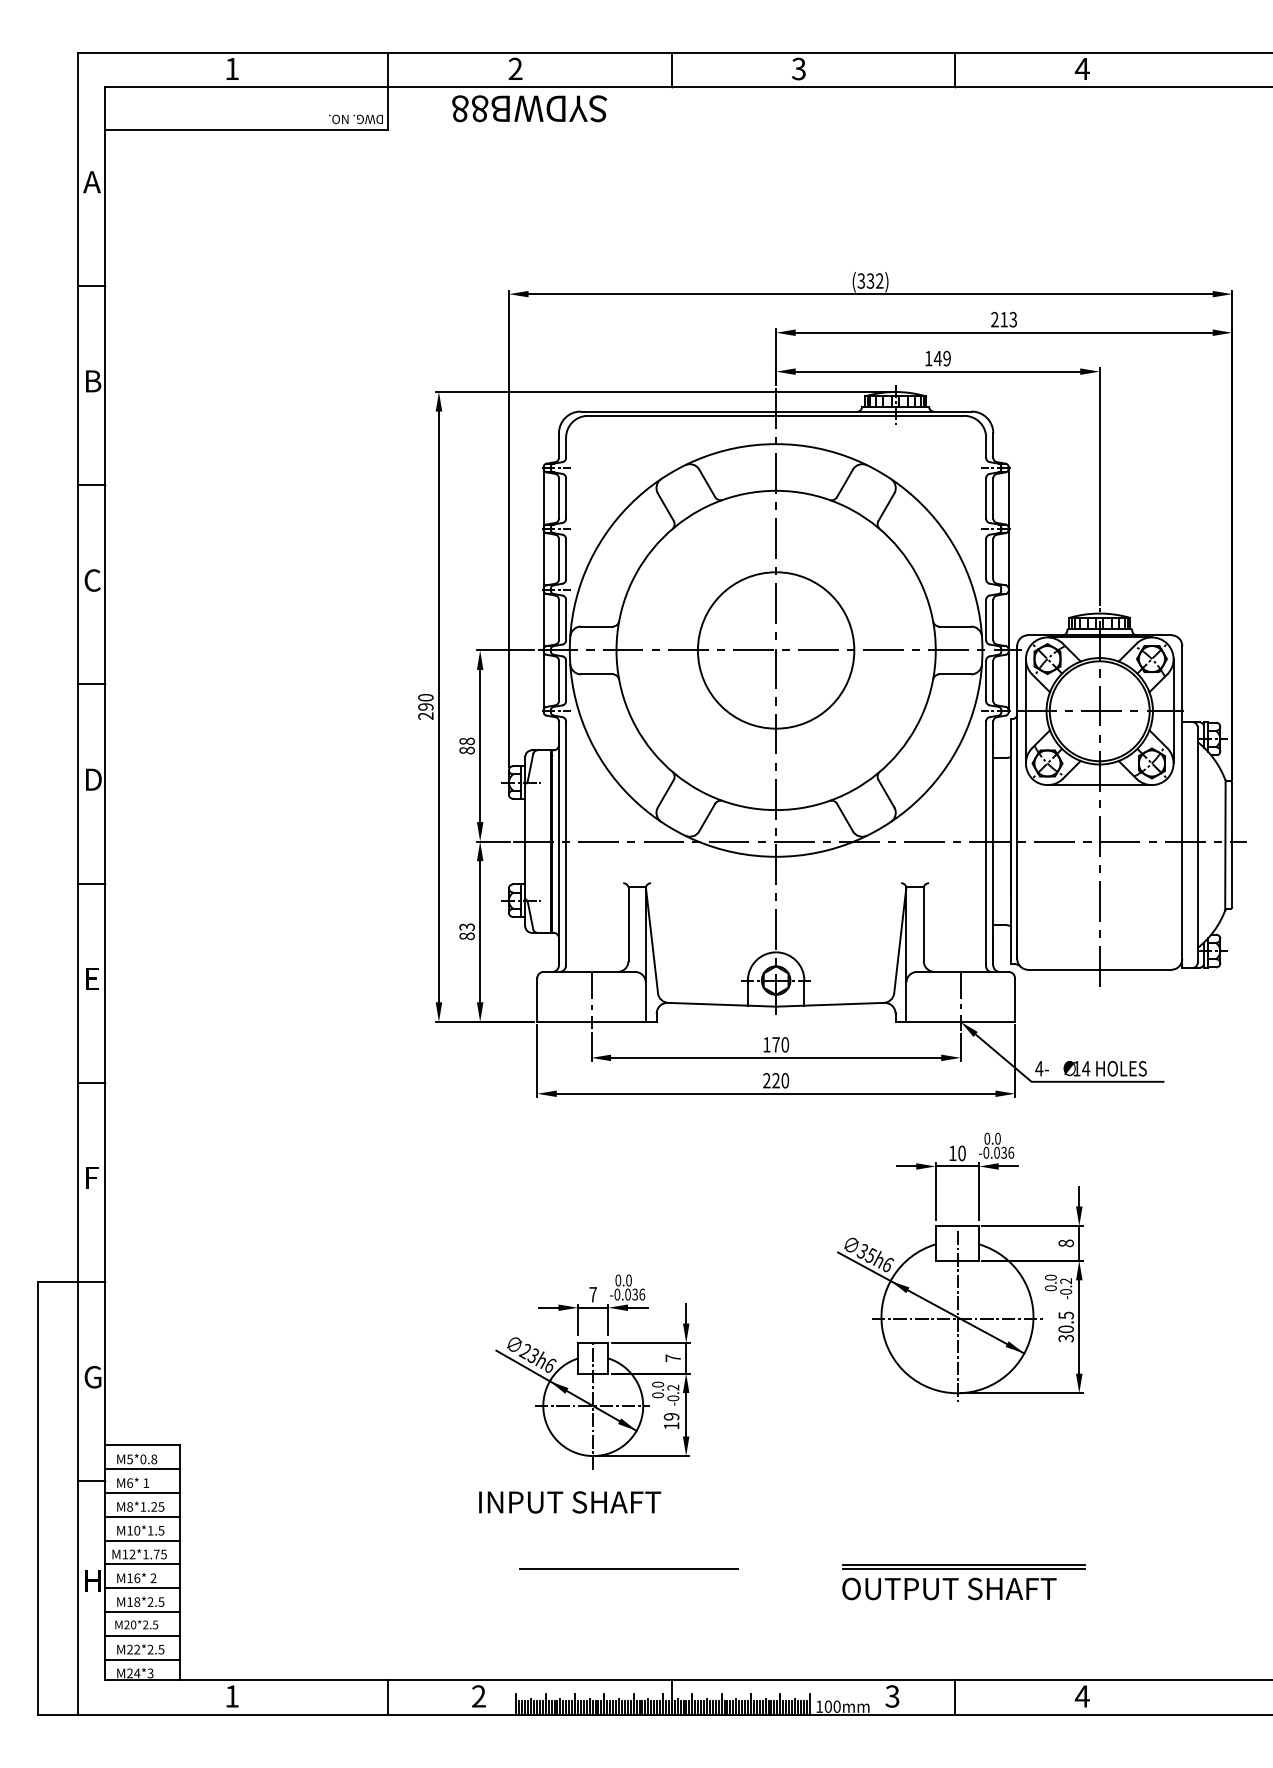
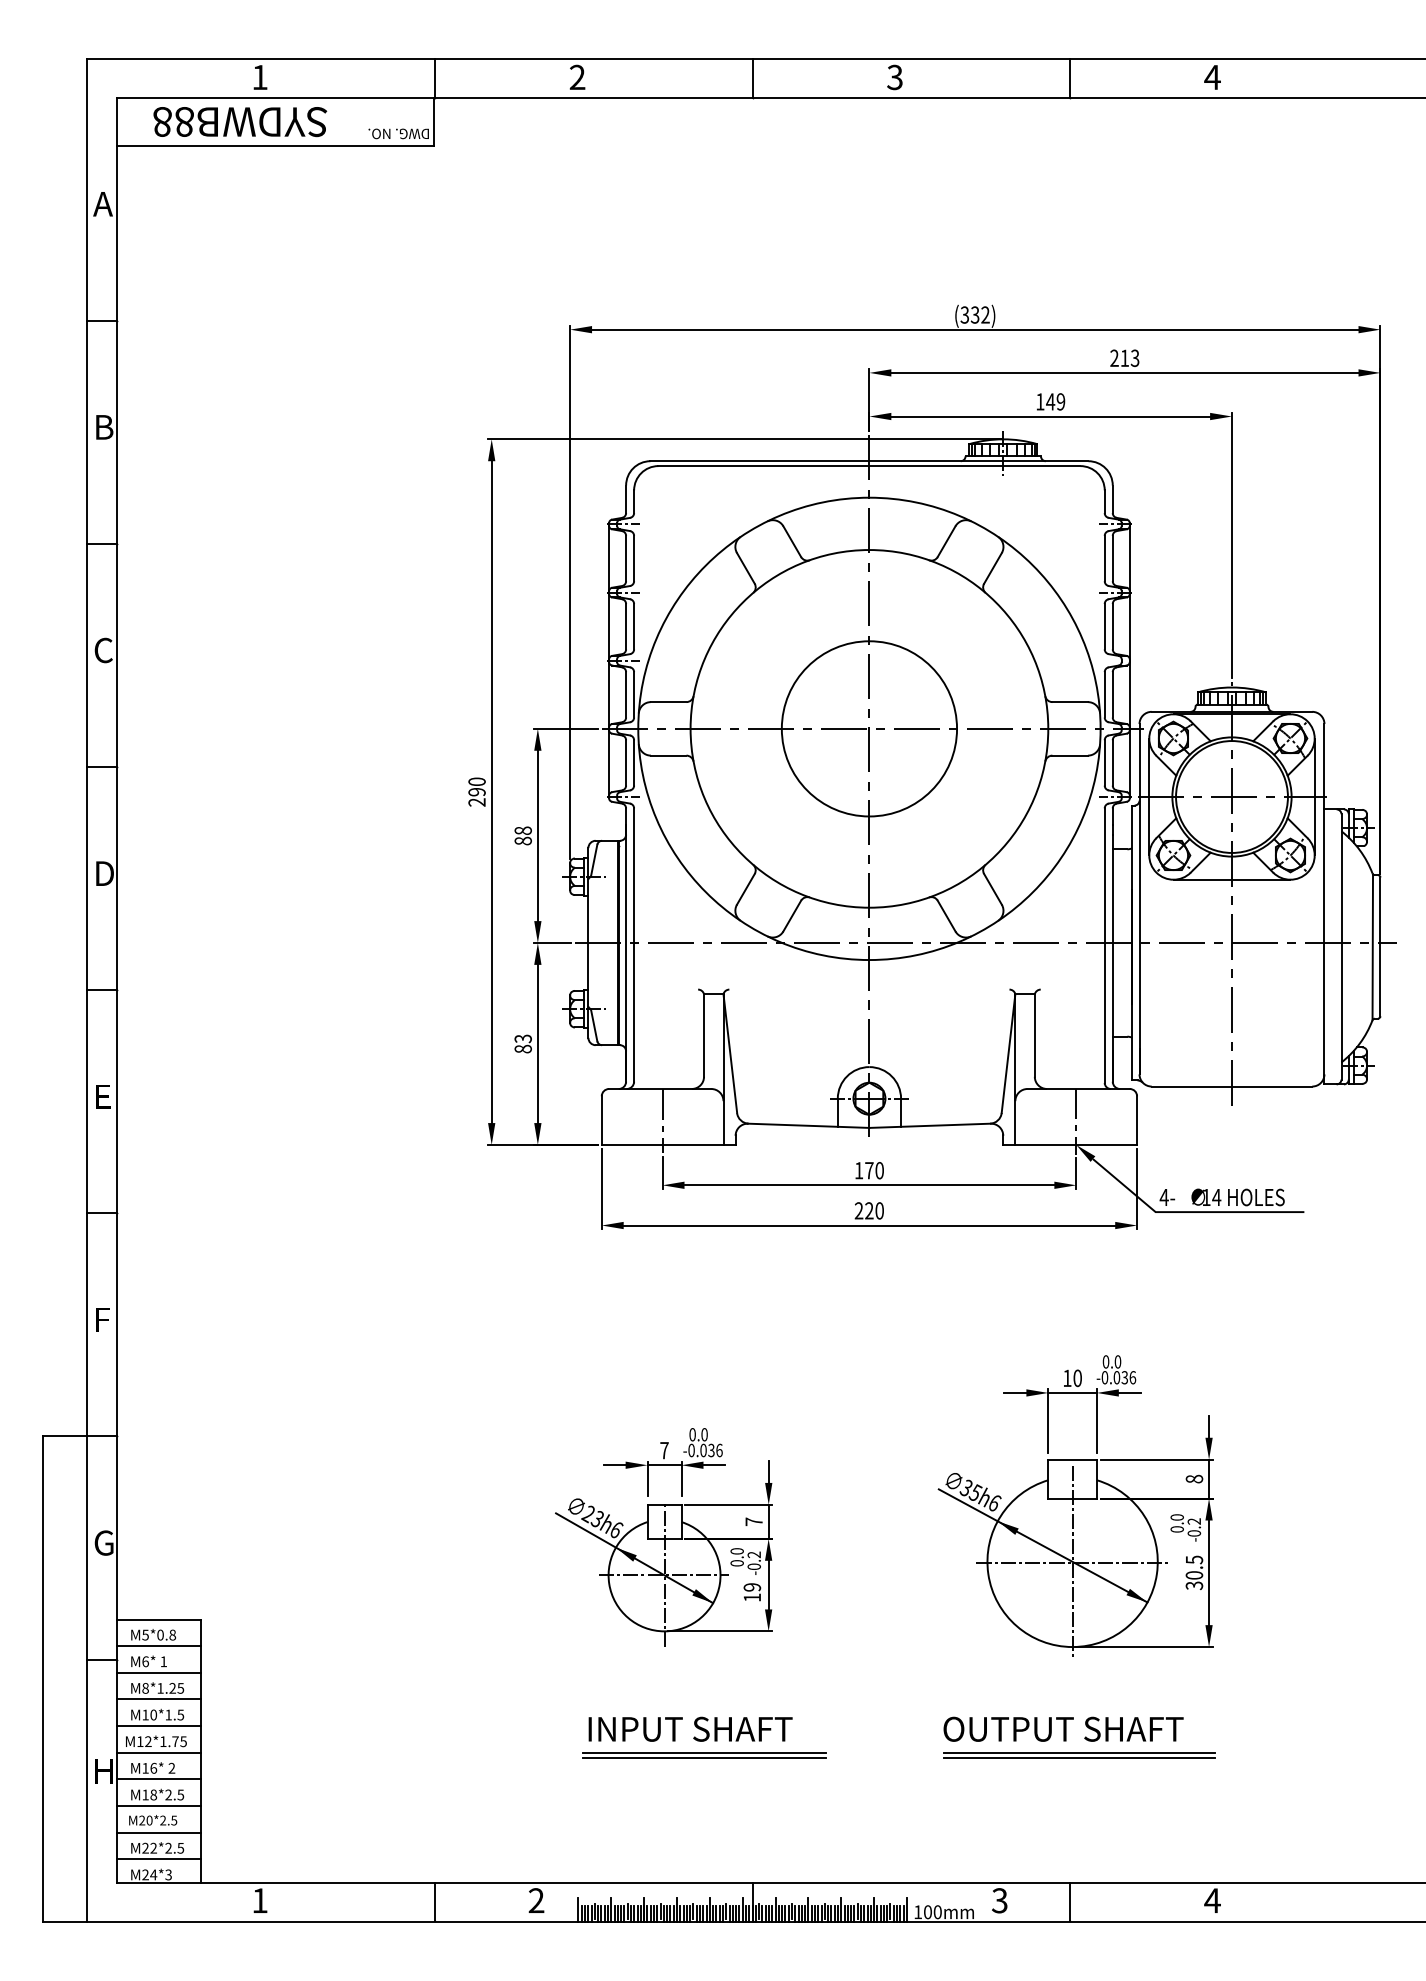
text: (529, 109) -> (240, 122), moved
part: (960, 1266) -> (1075, 1505), moved
text: (570, 1501) -> (690, 1728), moved
line: (628, 1565) -> (704, 1753), added
text: (949, 1588) -> (1063, 1728), moved

